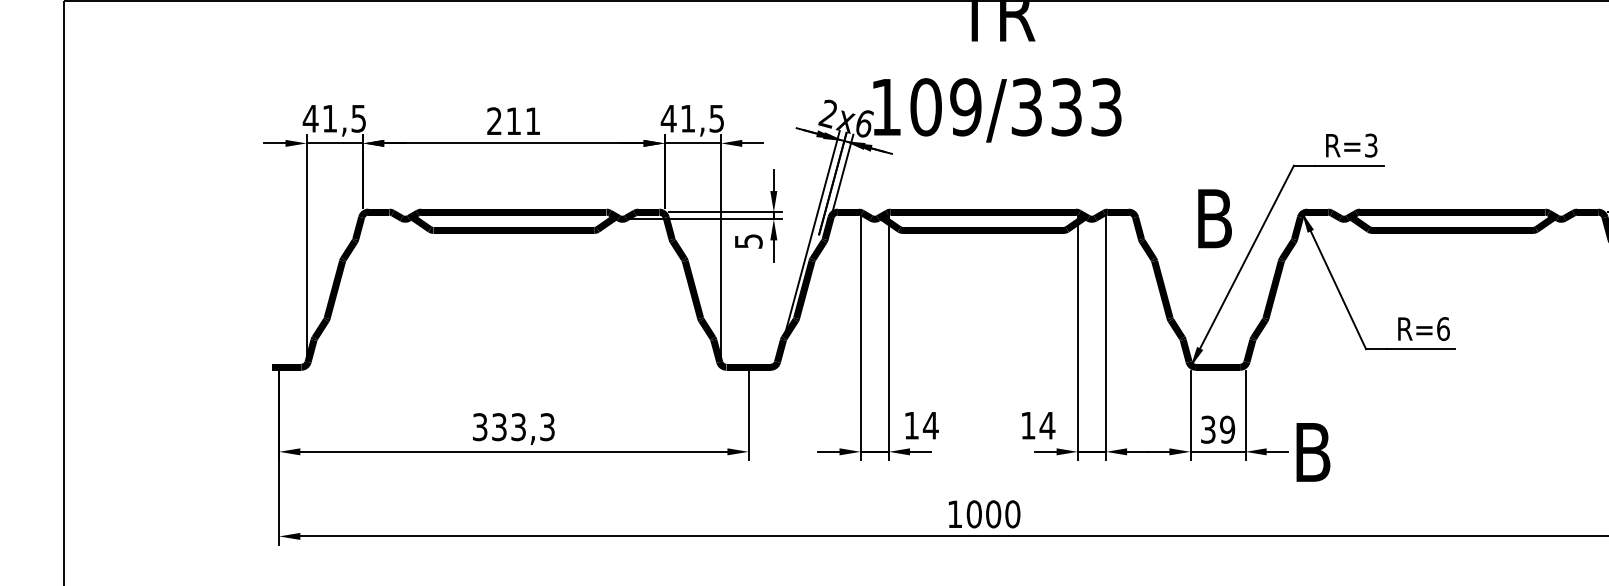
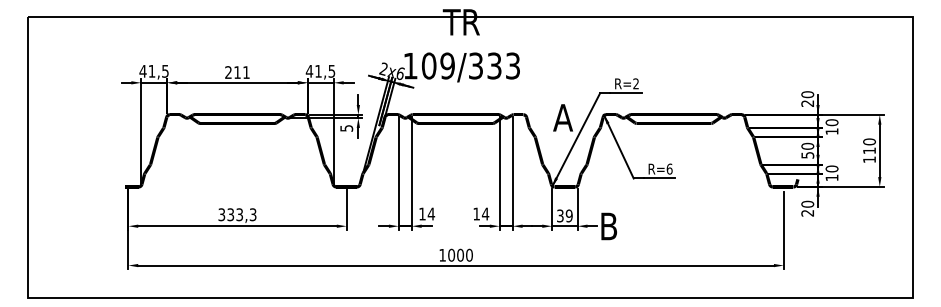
text: (1369, 144) -> (635, 83), R=3 -> R=2
text: (1215, 217) -> (563, 117), B -> A

